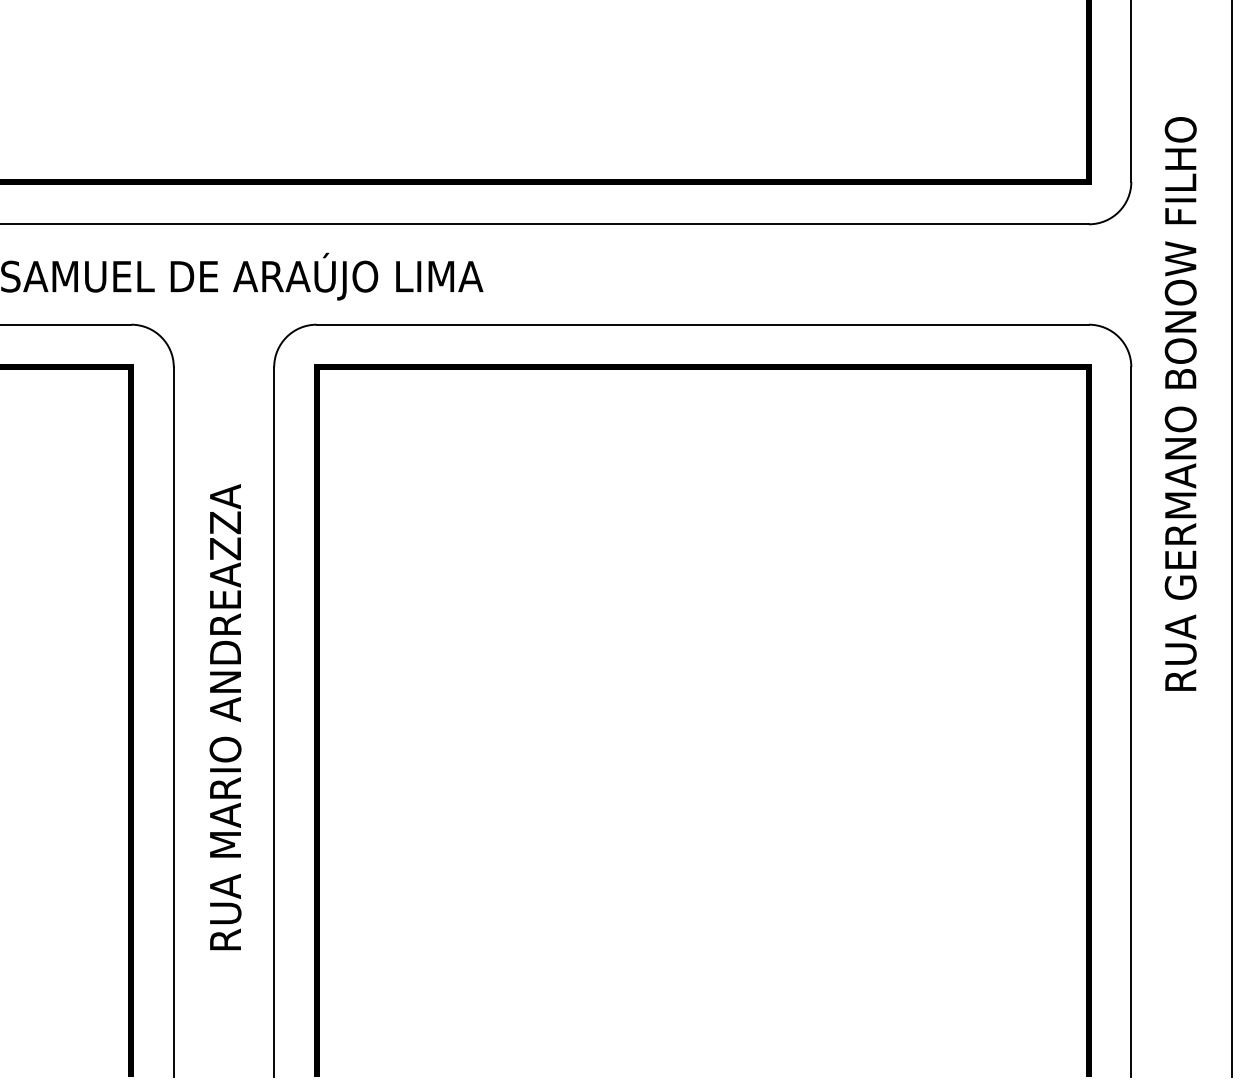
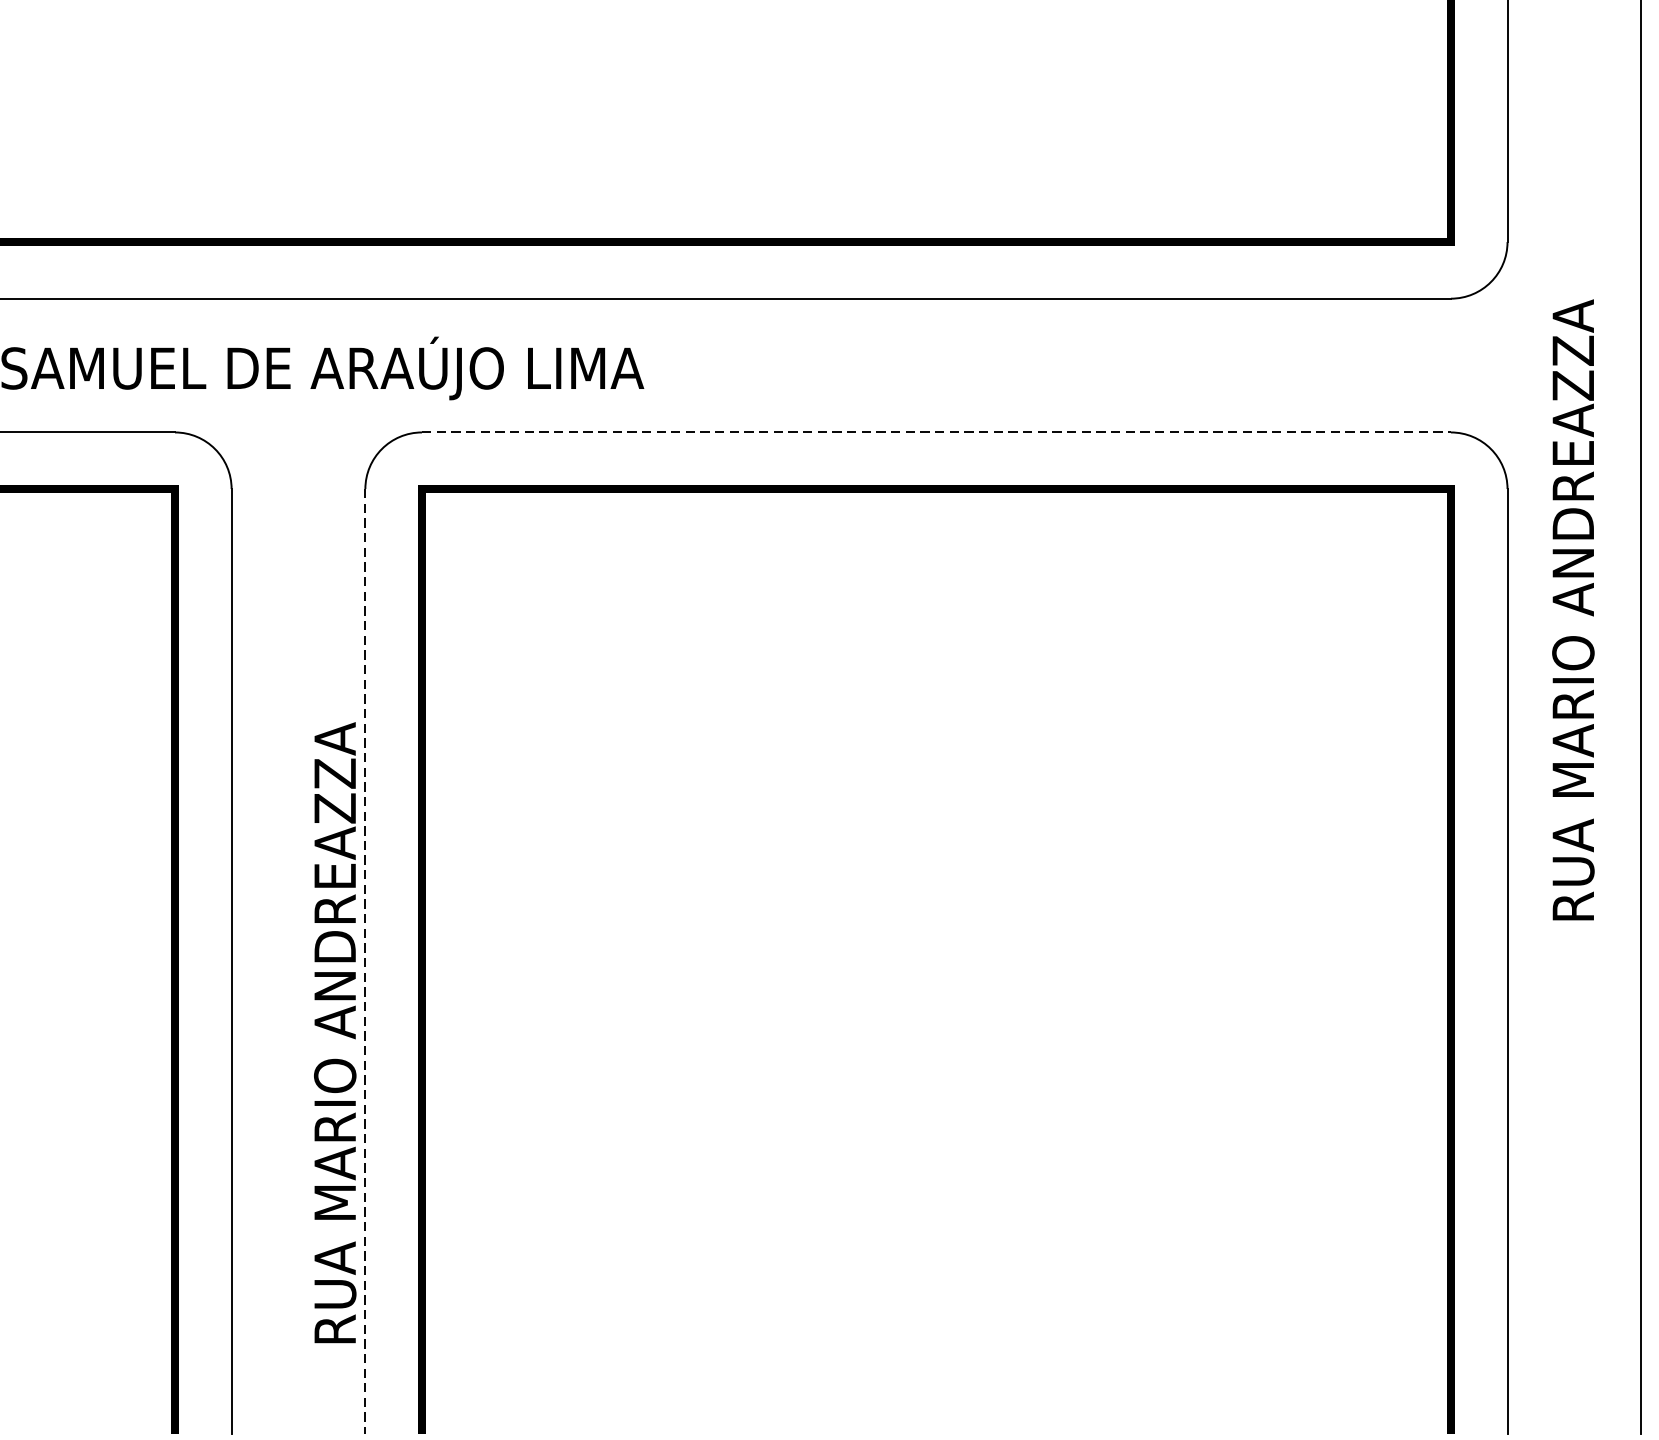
line: (703, 324) -> (937, 432), solid -> dashed
text: (1180, 358) -> (1573, 477), RUA GERMANO BONOW FILHO -> RUA MARIO ANDREAZZA
text: (225, 717) -> (335, 1033), moved
line: (274, 721) -> (365, 961), solid -> dashed

